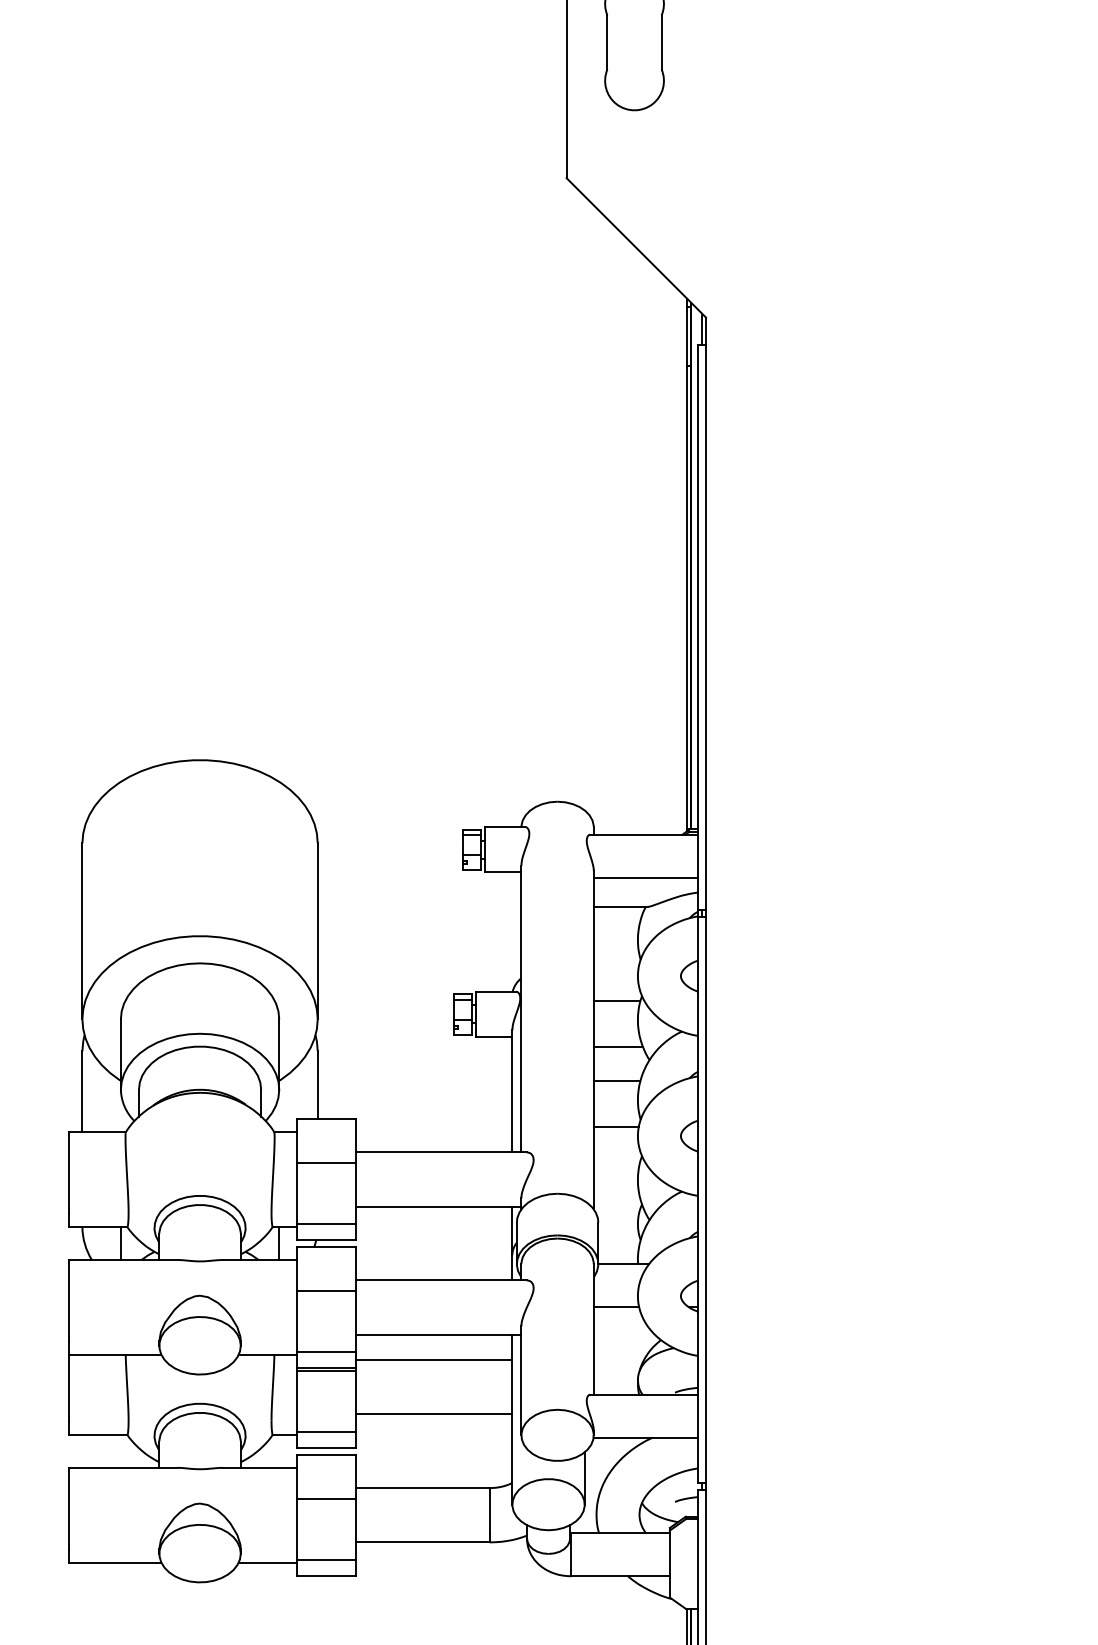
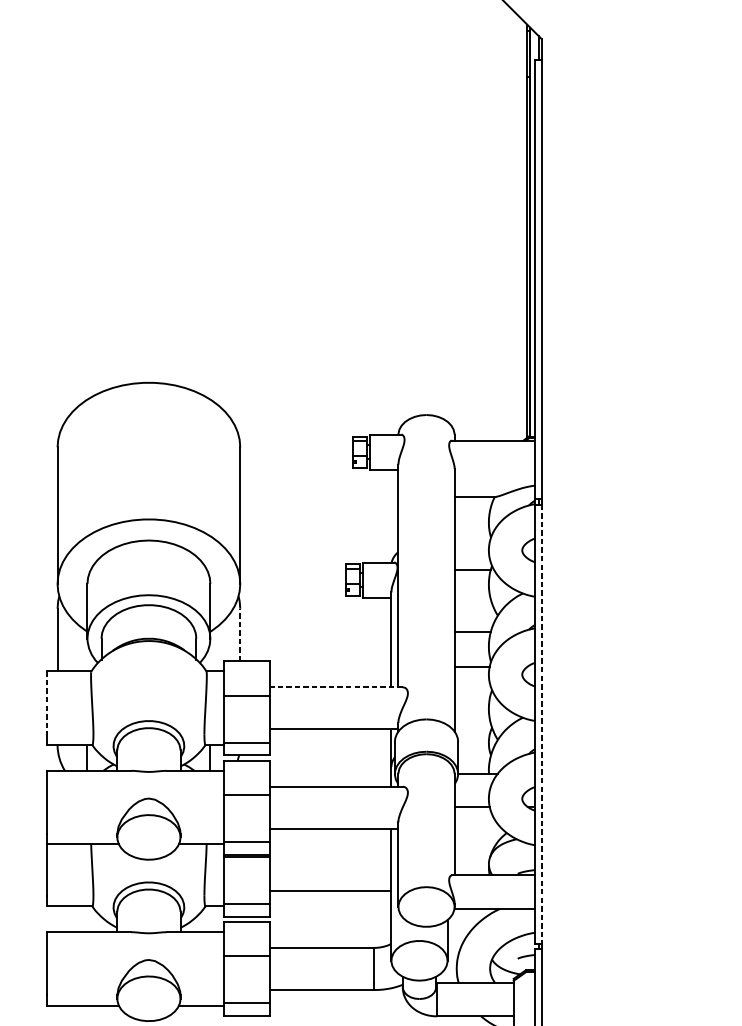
line: (645, 877) -> (494, 473), removed
line: (618, 1046) -> (473, 605), removed
line: (317, 1085) -> (240, 635), solid -> dashed
line: (441, 1152) -> (336, 687), solid -> dashed
line: (68, 1172) -> (46, 702), solid -> dashed
line: (706, 1200) -> (542, 724), solid -> dashed
line: (434, 1360) -> (330, 848), removed

